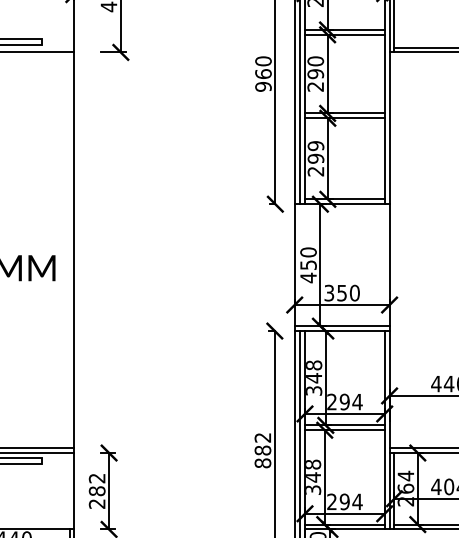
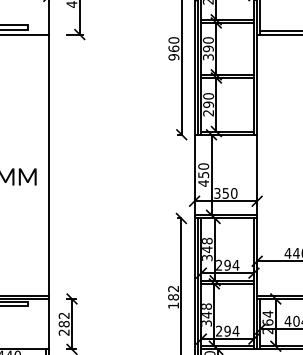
text: (315, 87) -> (208, 57), 290 -> 390
text: (315, 146) -> (208, 96), 299 -> 290
text: (262, 462) -> (173, 305), 882 -> 182

